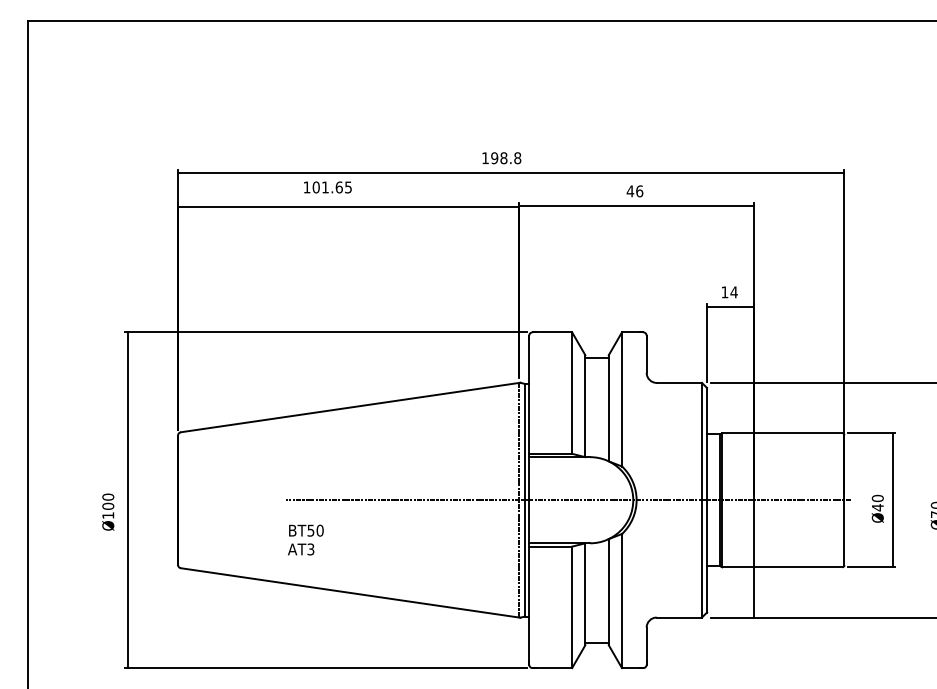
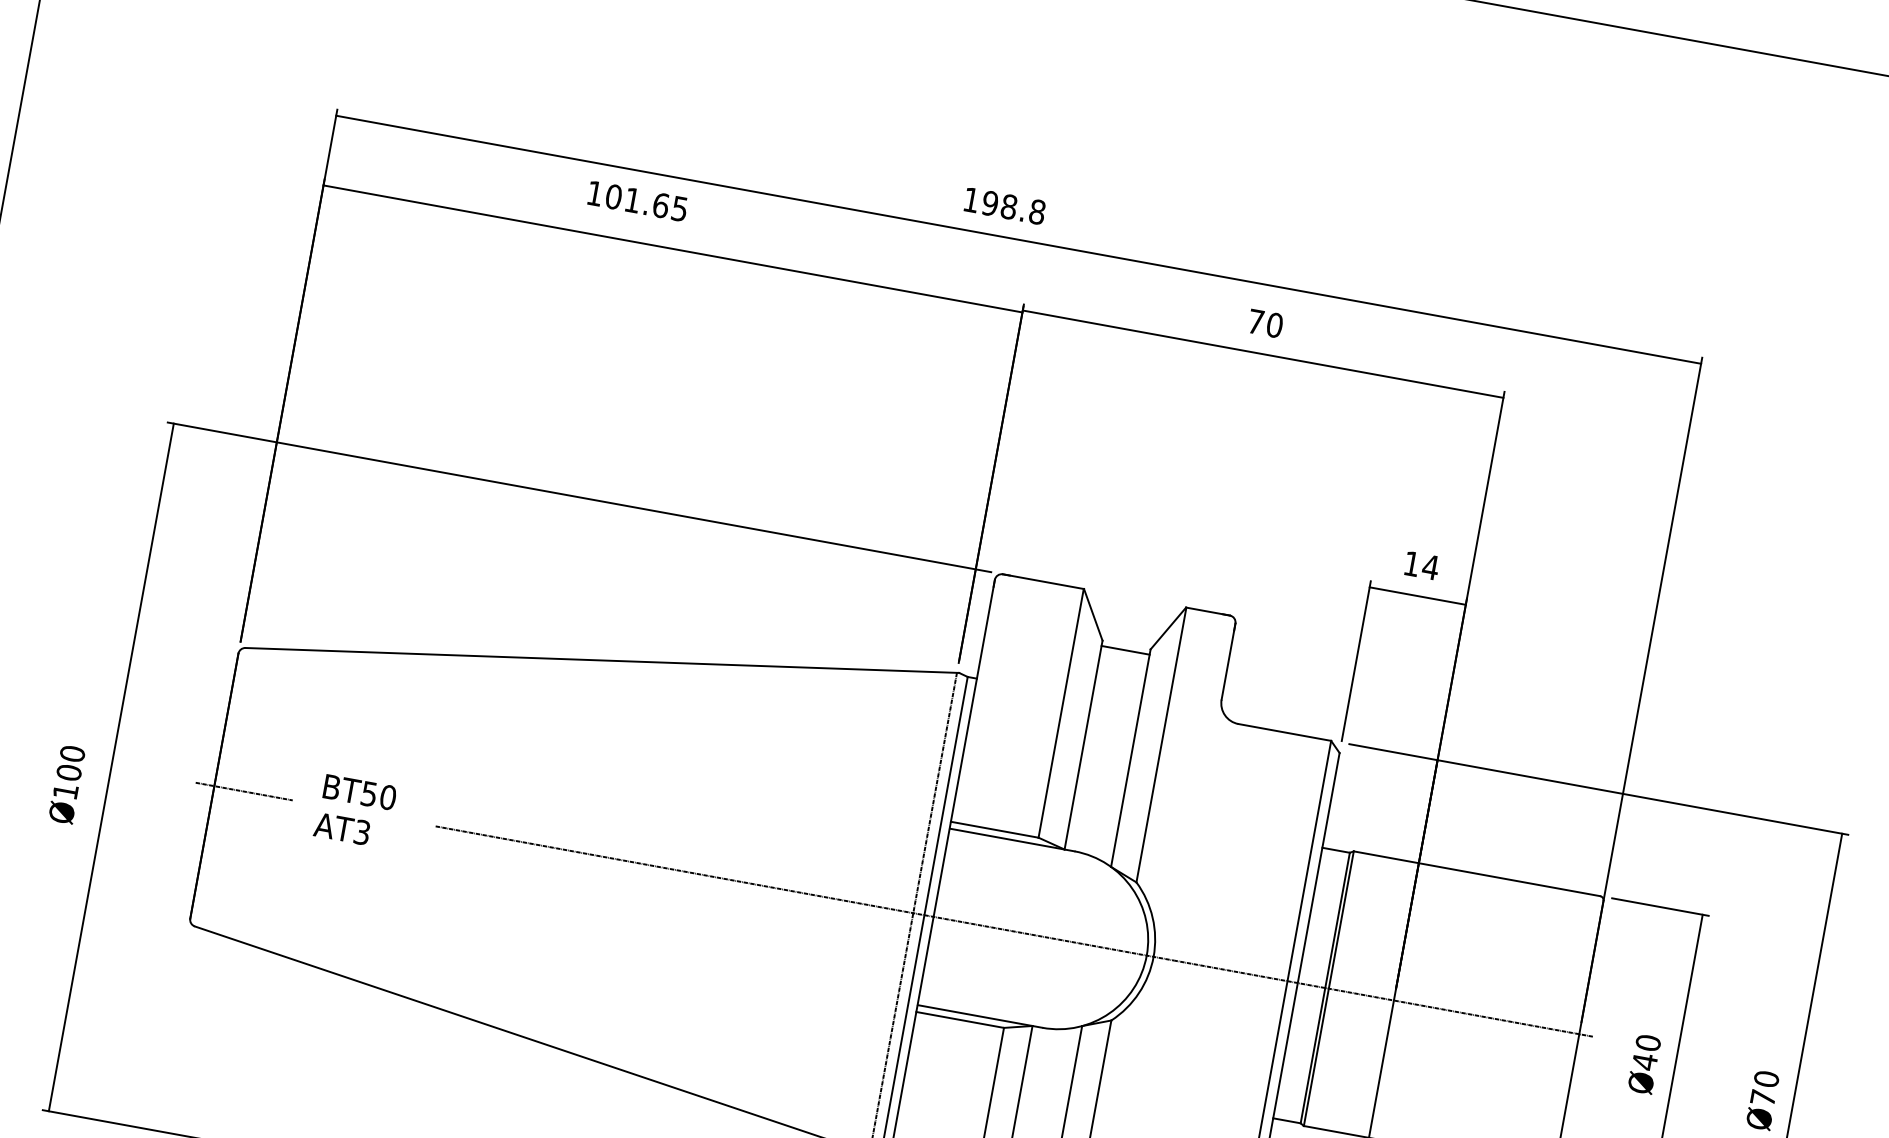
text: (634, 191) -> (1264, 323), 46 -> 70
line: (192, 500) -> (243, 792), added
text: (305, 539) -> (354, 810), moved

